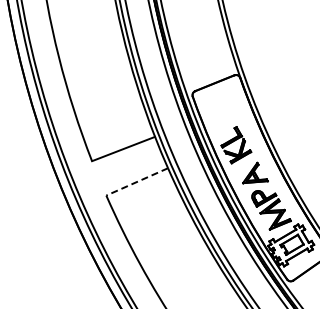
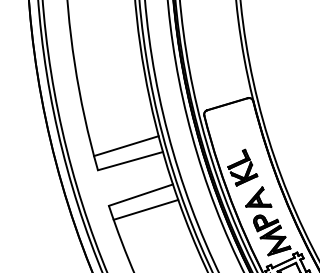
line: (117, 134) -> (125, 146), added
line: (137, 181) -> (141, 194), dashed -> solid
line: (143, 196) -> (145, 210), added

